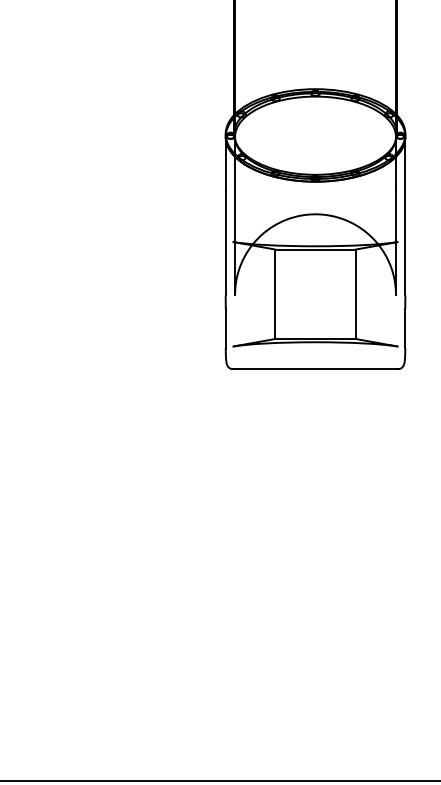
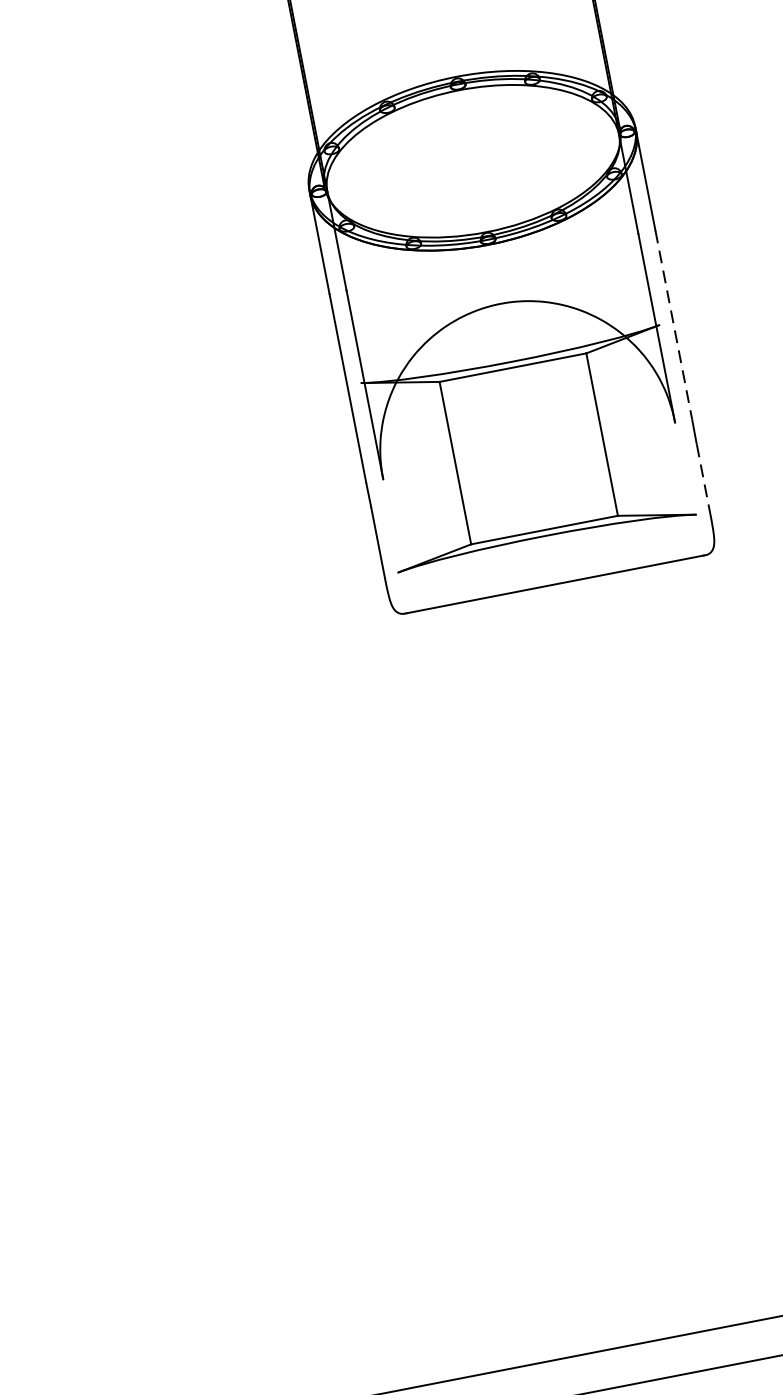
line: (405, 243) -> (674, 325), solid -> dashed
line: (405, 329) -> (704, 481), solid -> dashed

